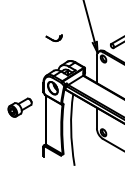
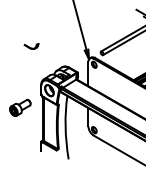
part: (54, 38) -> (31, 46), moved

